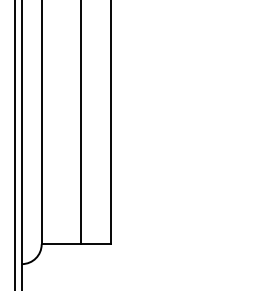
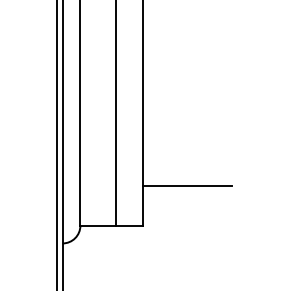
line: (159, 199) -> (186, 185), added

